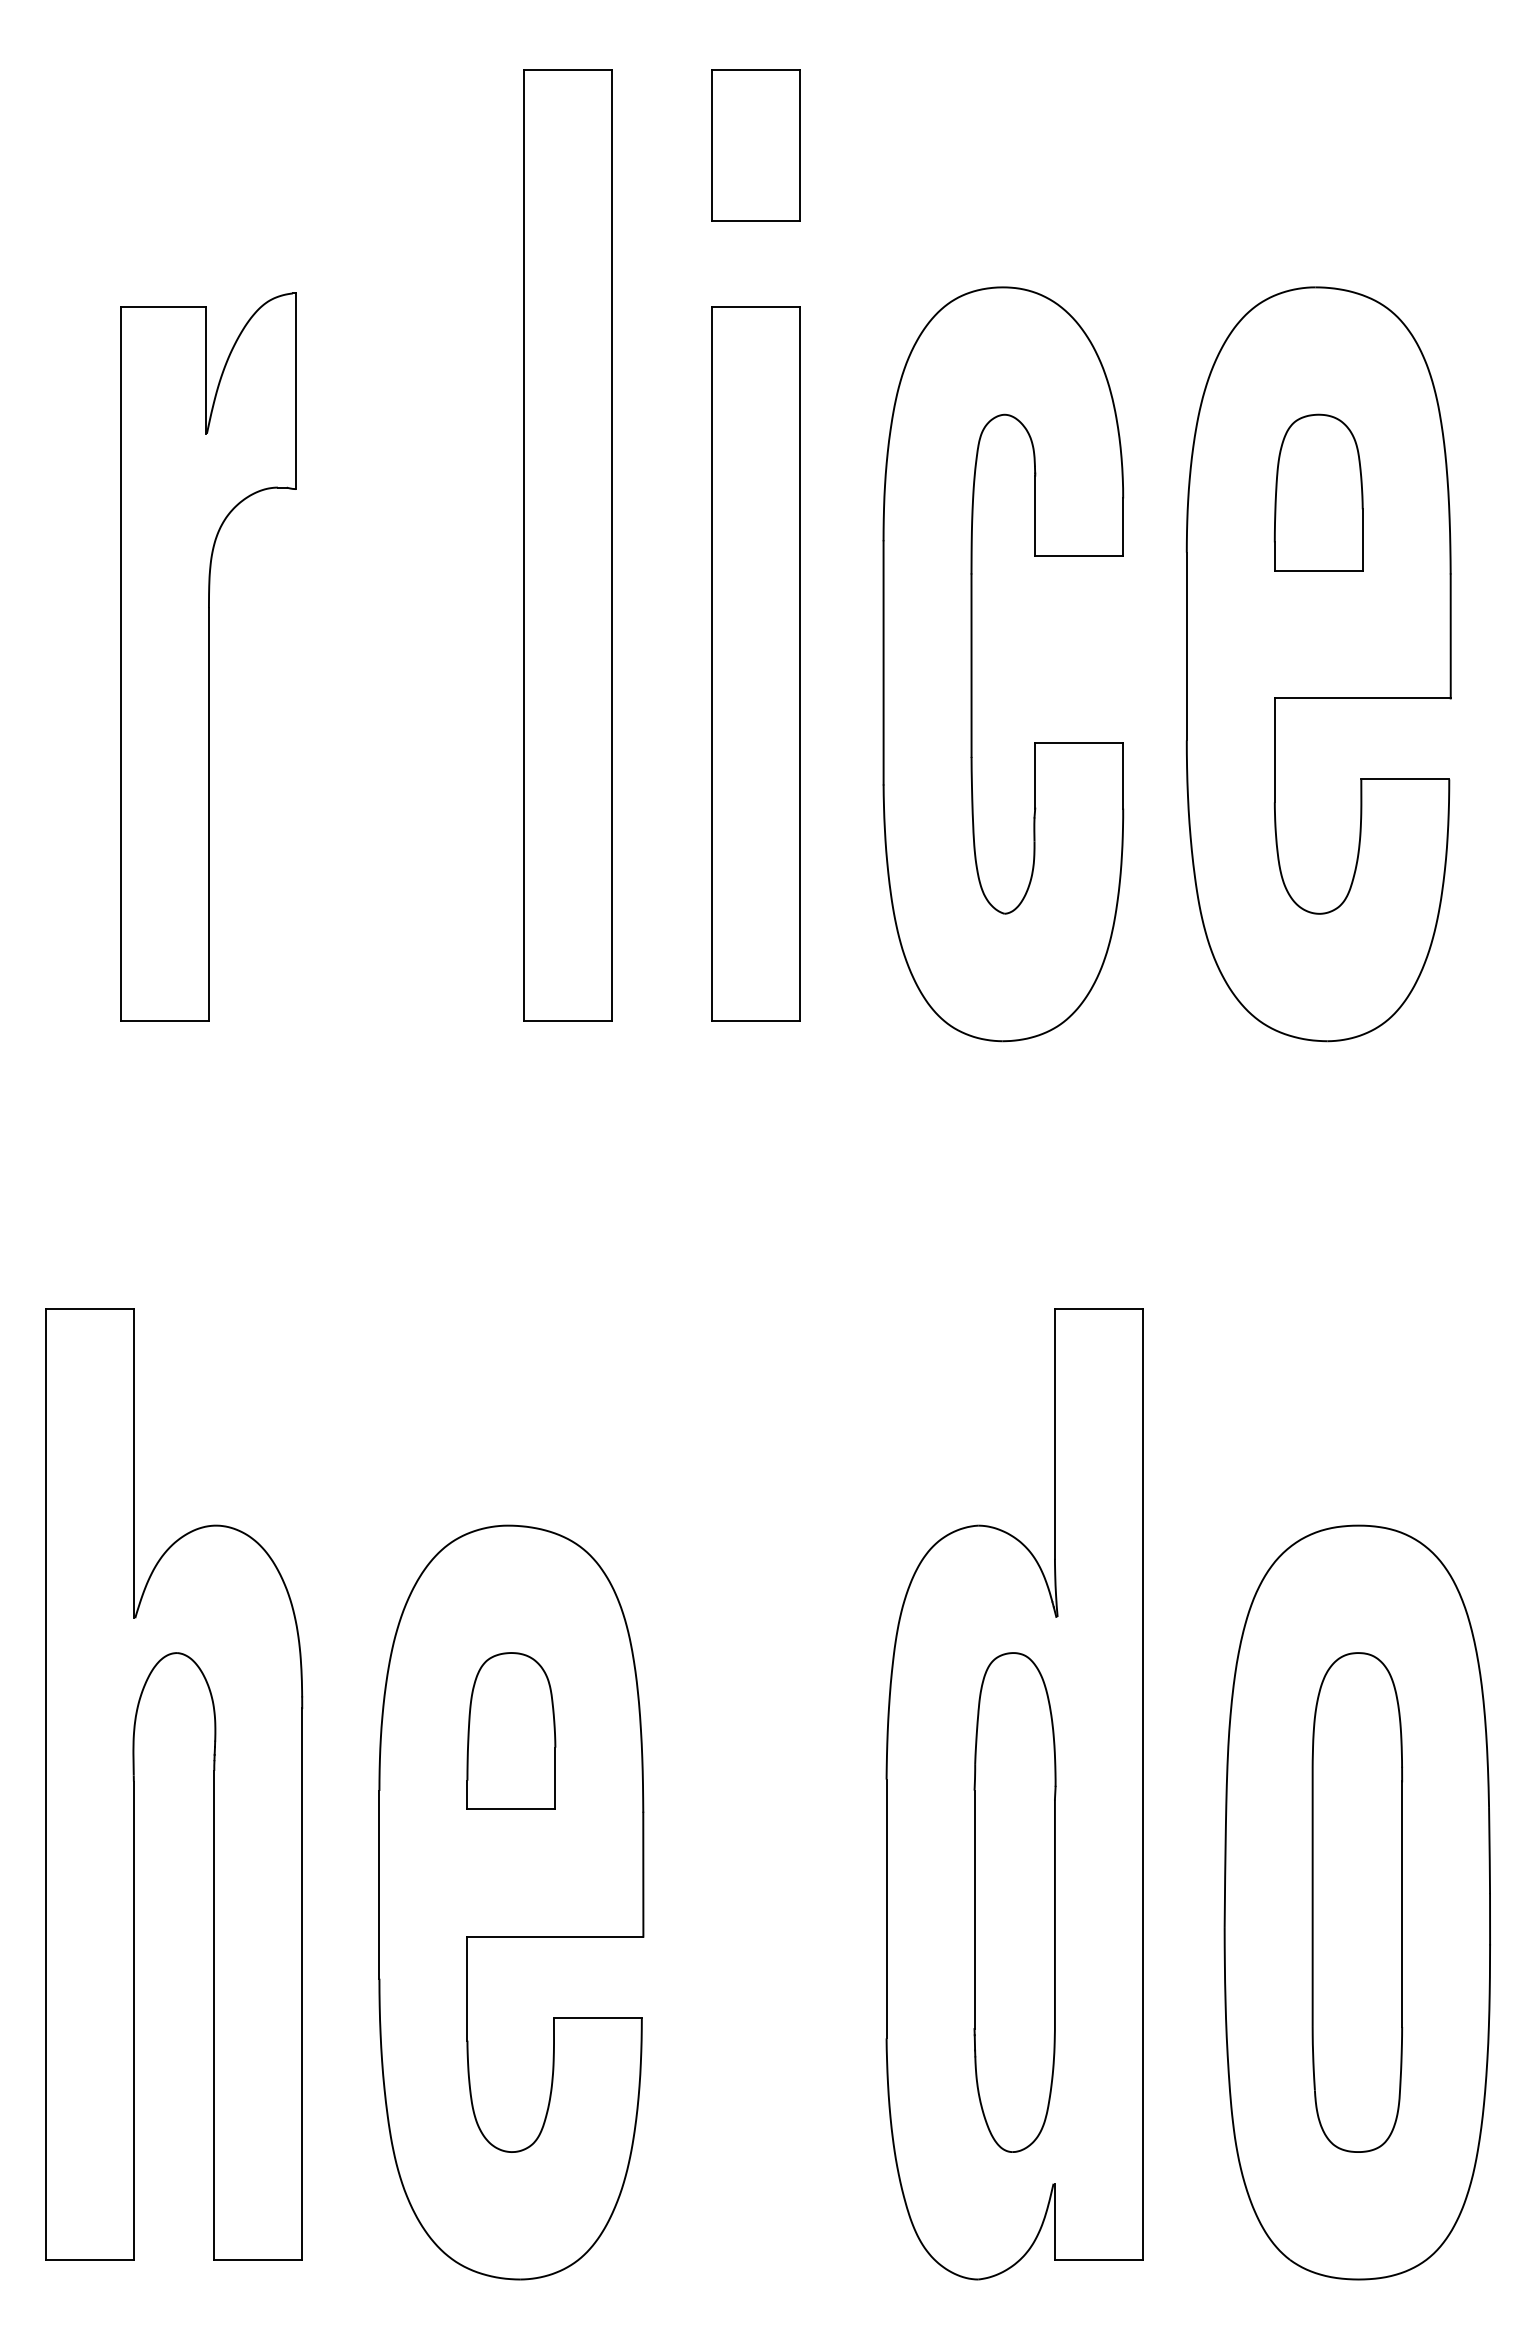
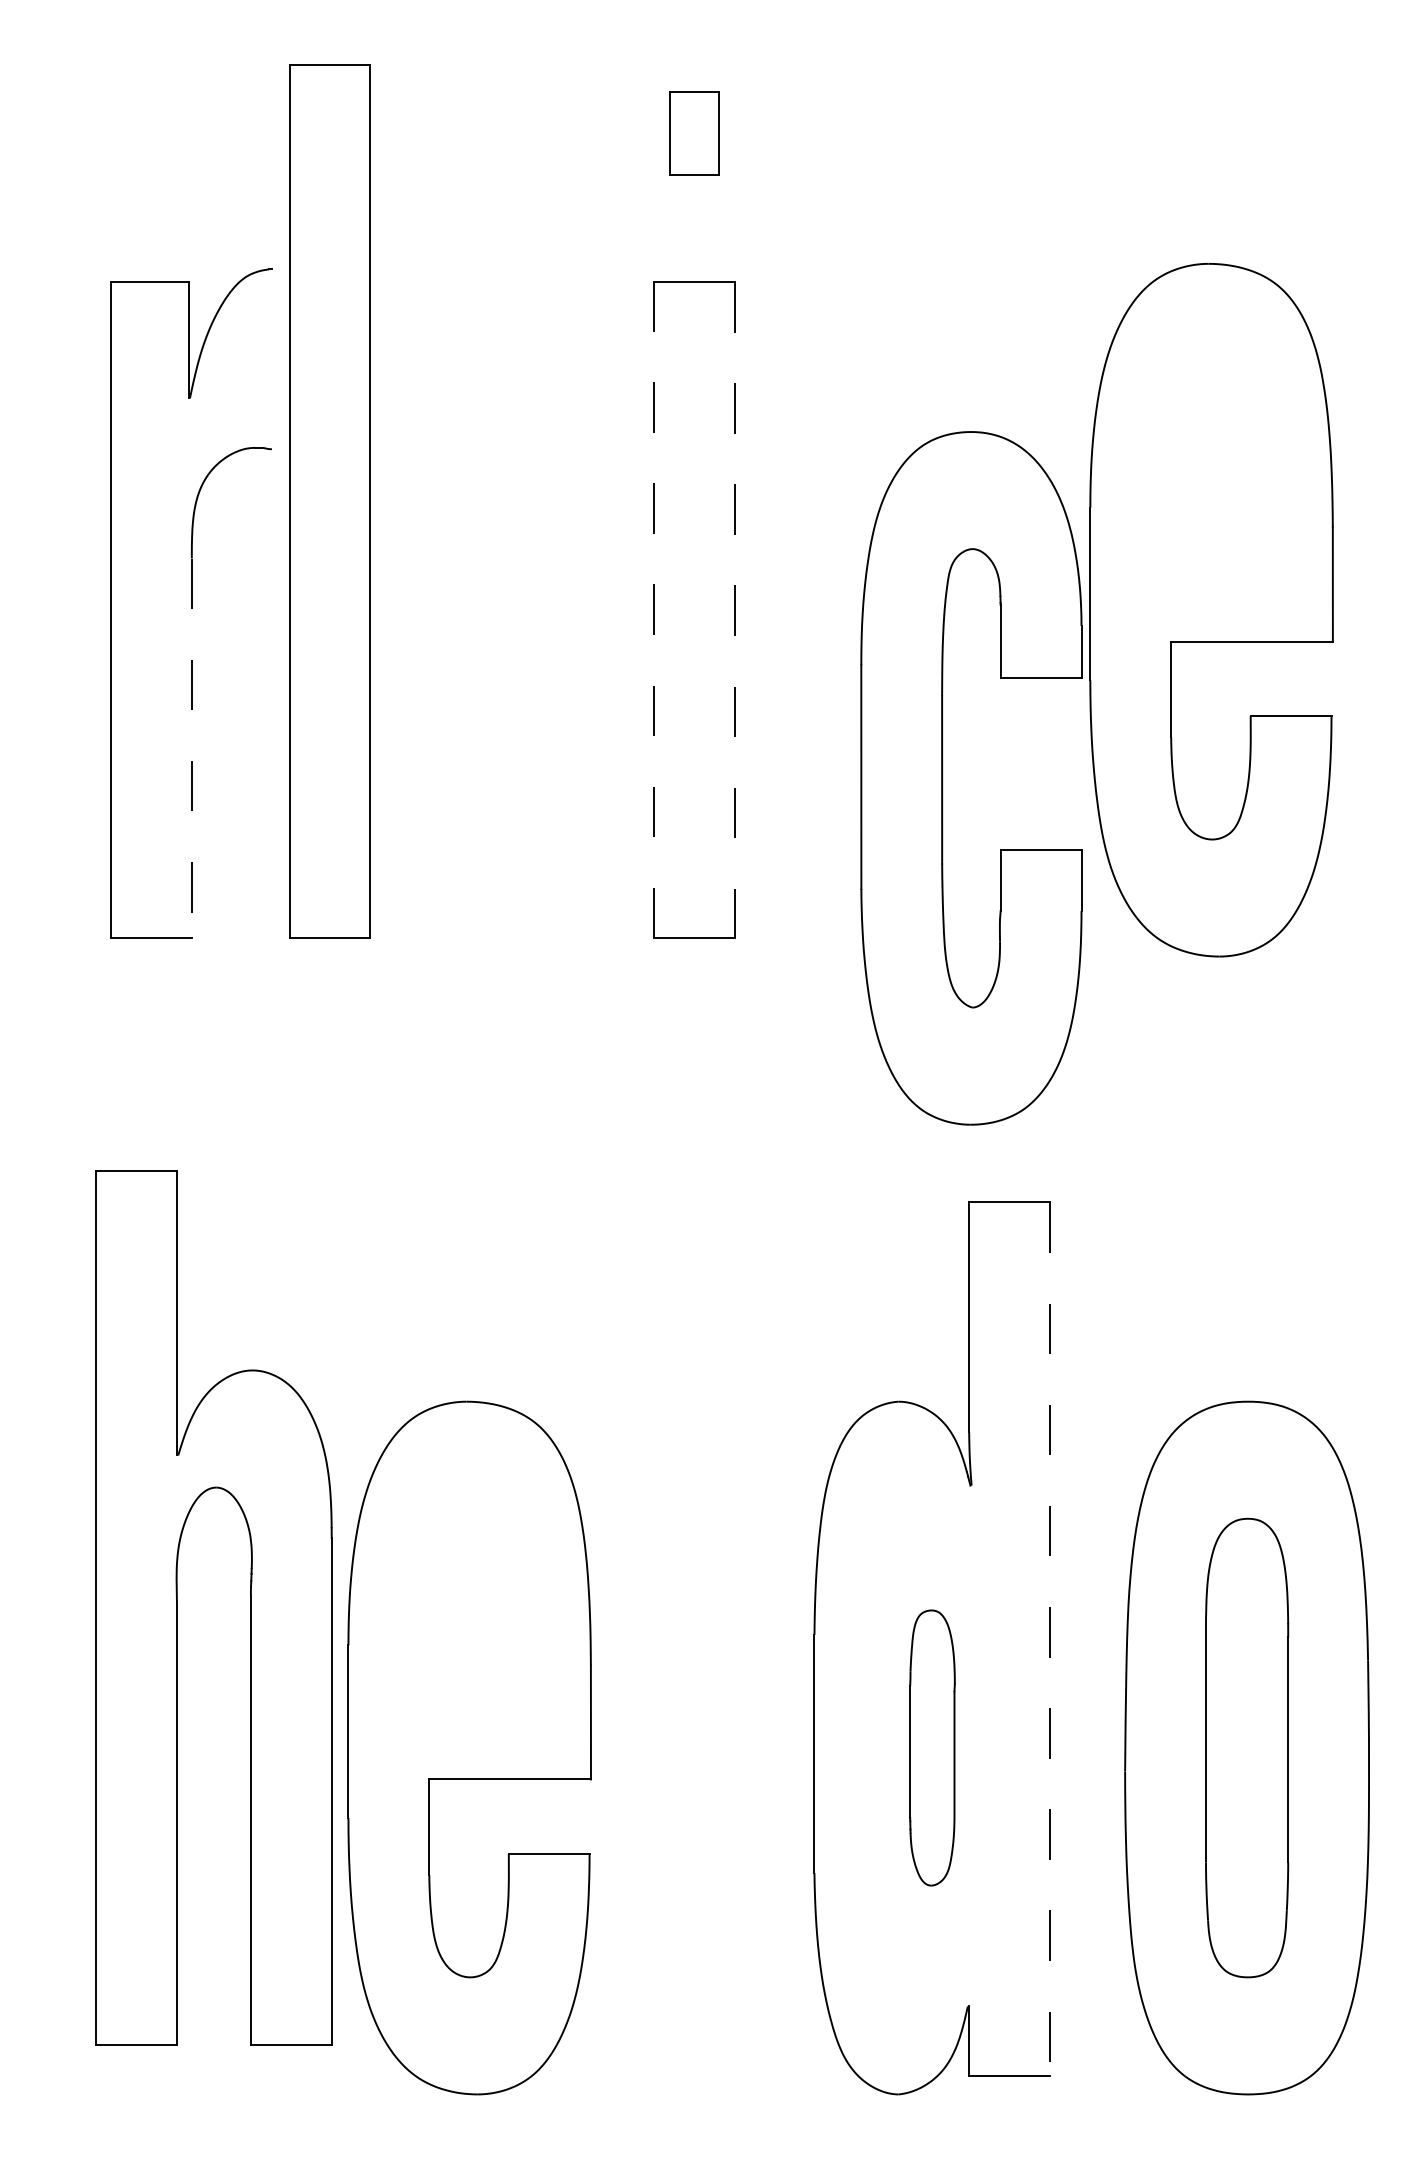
part: (755, 145) -> (694, 133), size x0.6
line: (296, 391) -> (272, 359), removed
part: (1318, 492) -> (1211, 452), removed
part: (567, 545) -> (329, 501), moved
line: (712, 663) -> (654, 609), solid -> dashed
line: (800, 664) -> (735, 610), solid -> dashed
part: (972, 664) -> (943, 778), moved
line: (208, 814) -> (191, 748), solid -> dashed
part: (511, 1730) -> (469, 1589), removed
part: (213, 1784) -> (250, 1608), moved
line: (1142, 1784) -> (1049, 1639), solid -> dashed
part: (1014, 1902) -> (932, 1747), size x0.6

